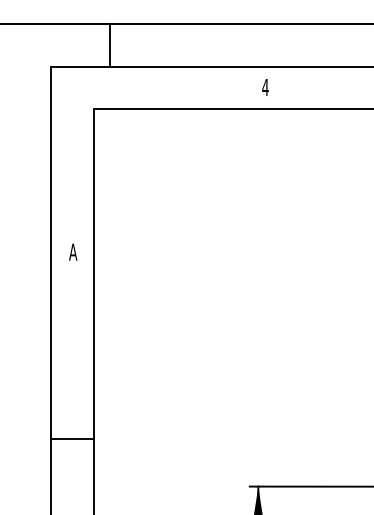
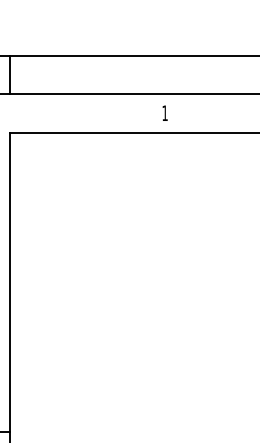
line: (110, 44) -> (10, 74), moved
text: (265, 87) -> (165, 113), 4 -> 1

